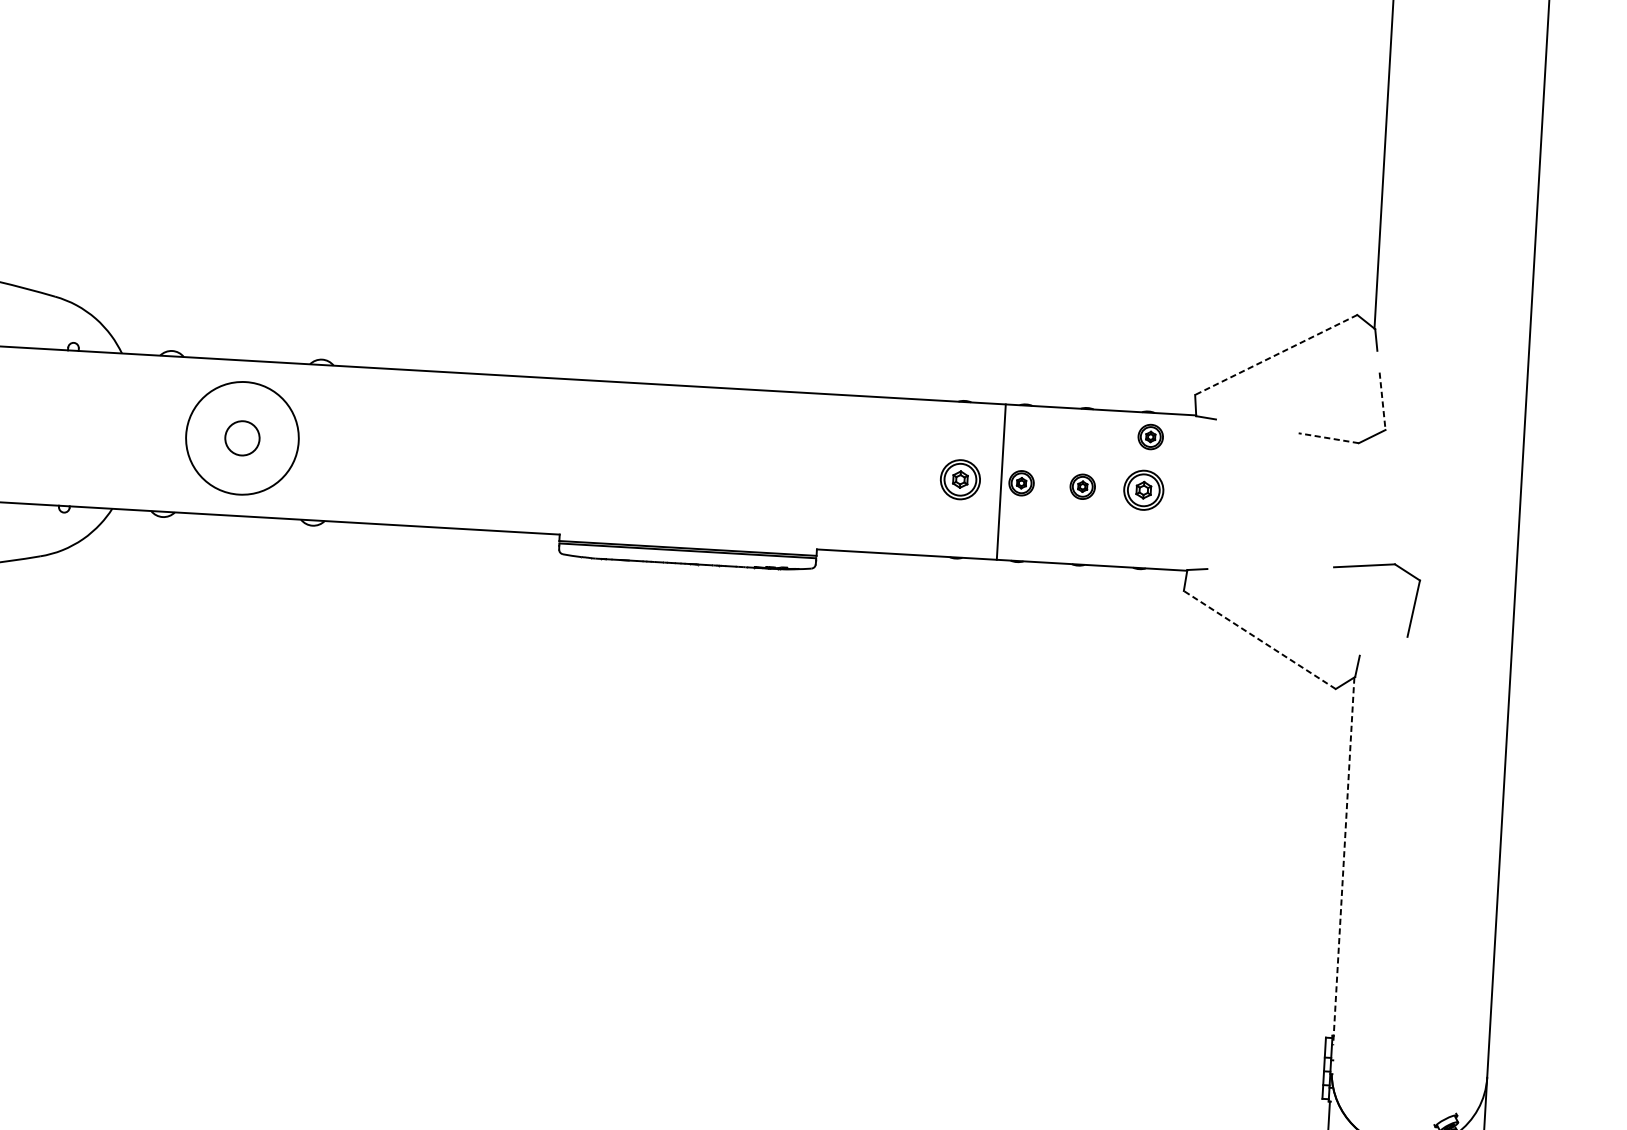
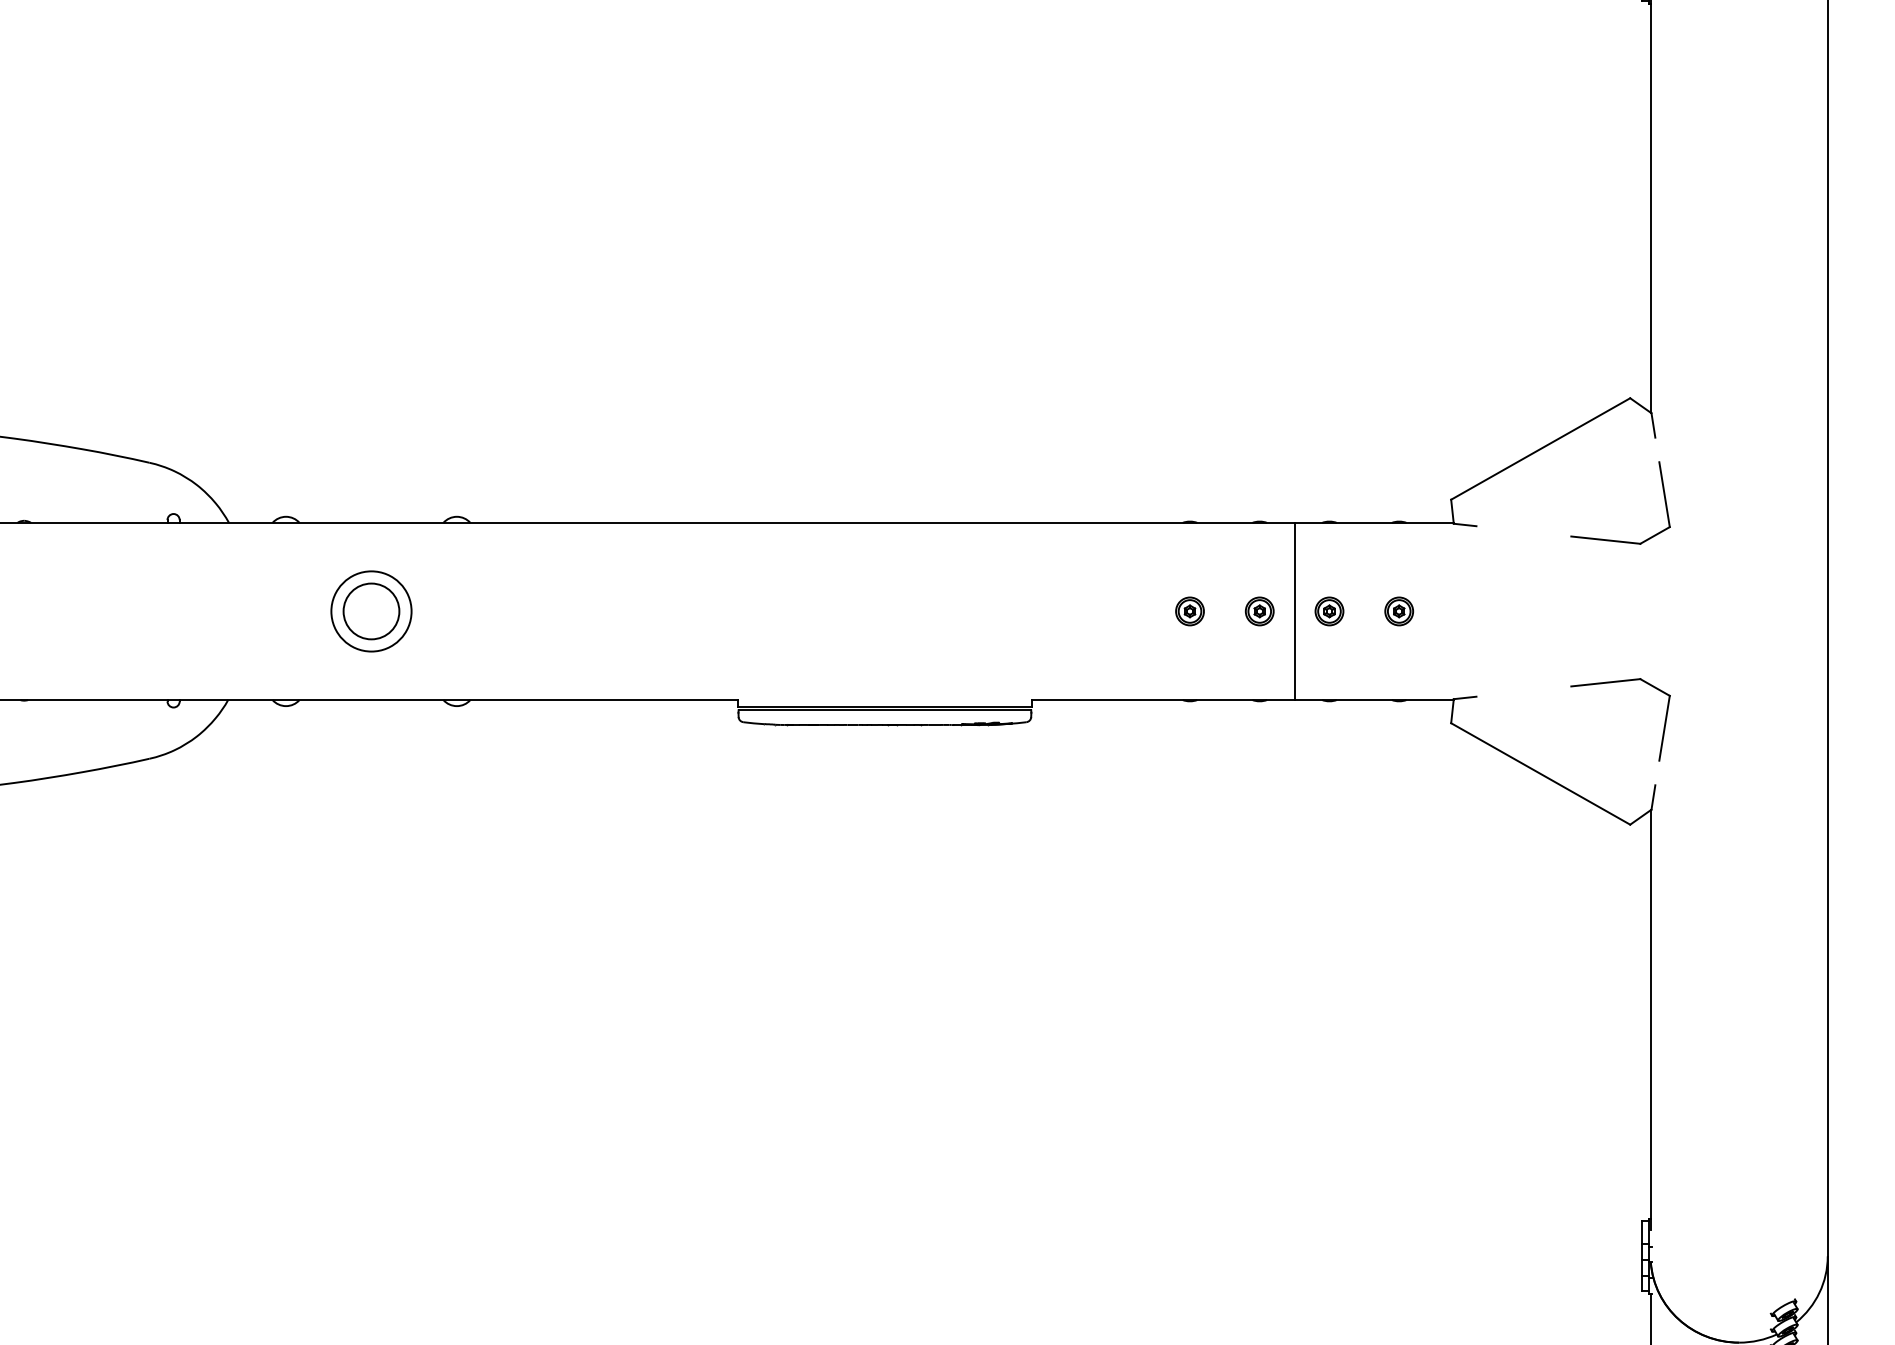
line: (1276, 354) -> (1540, 448), dashed -> solid
line: (1382, 401) -> (1664, 494), dashed -> solid
part: (1150, 437) -> (1403, 550), removed
circle: (242, 438) -> (371, 611), size x0.62
circle: (242, 438) -> (371, 611), size x1.43
line: (1328, 438) -> (1605, 540), dashed -> solid
part: (959, 479) -> (1189, 611), size x0.62
line: (1001, 482) -> (1294, 611), moved
part: (1144, 490) -> (1399, 611), size x0.62
part: (1377, 566) -> (1620, 682), moved
line: (1259, 639) -> (1540, 773), dashed -> solid
line: (1343, 861) -> (1650, 1020), dashed -> solid

